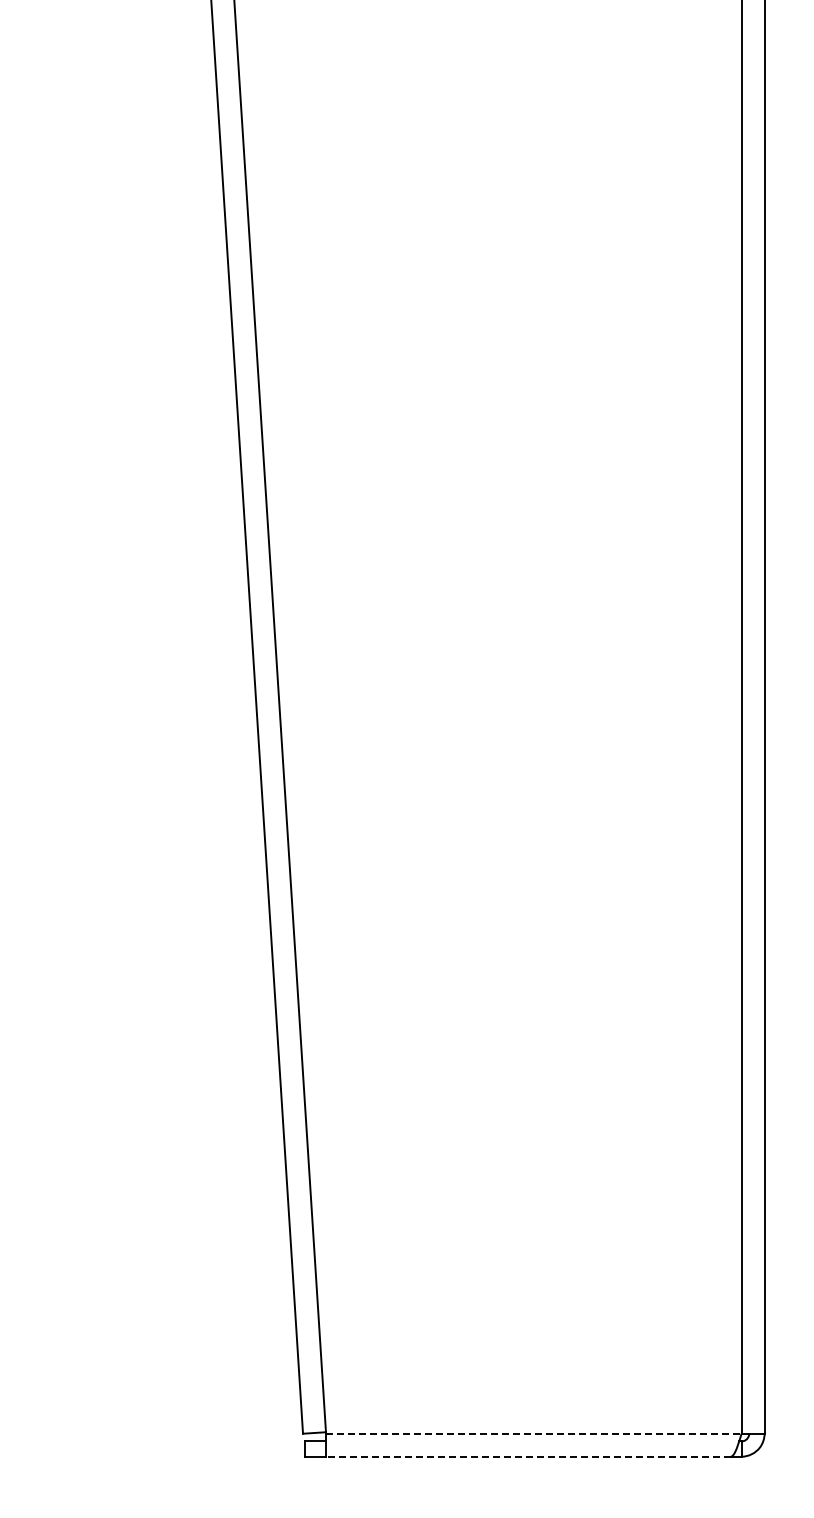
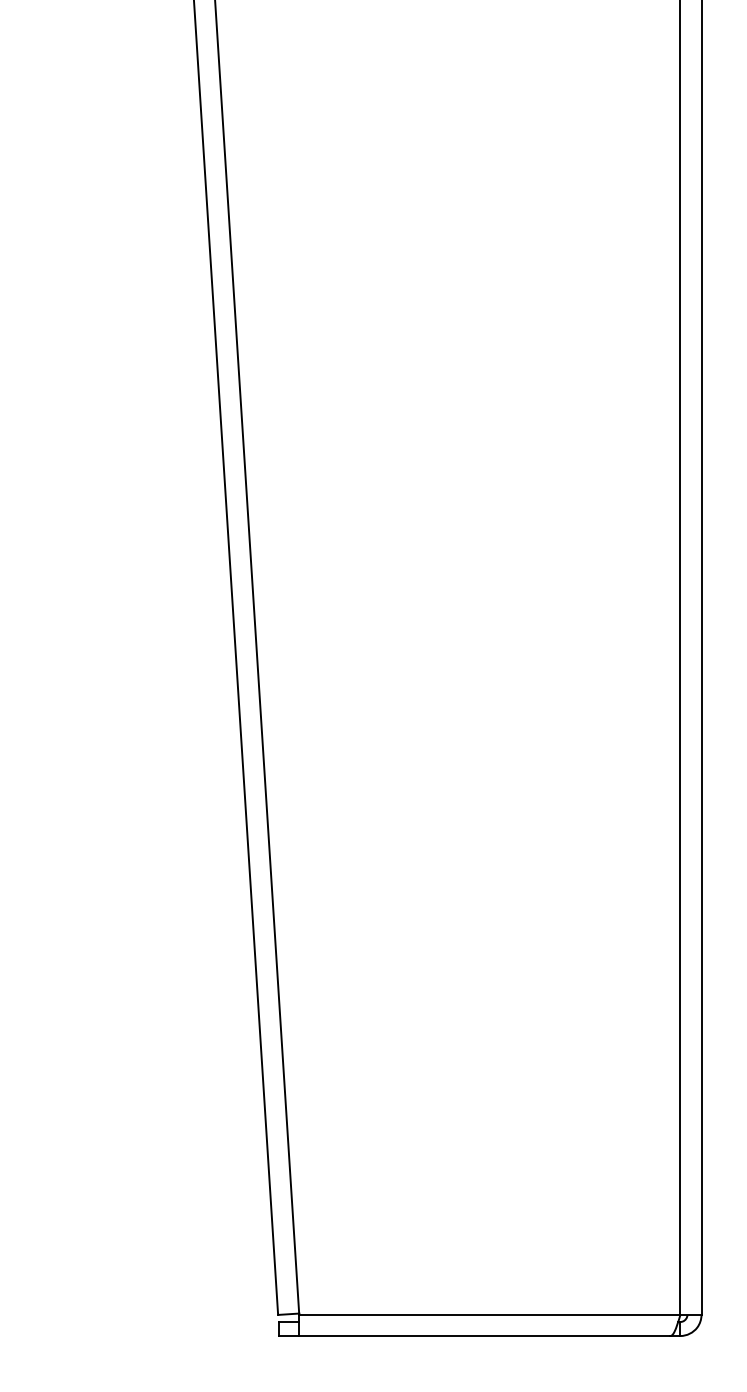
line: (533, 1433) -> (489, 1314), dashed -> solid
line: (527, 1456) -> (484, 1335), dashed -> solid

